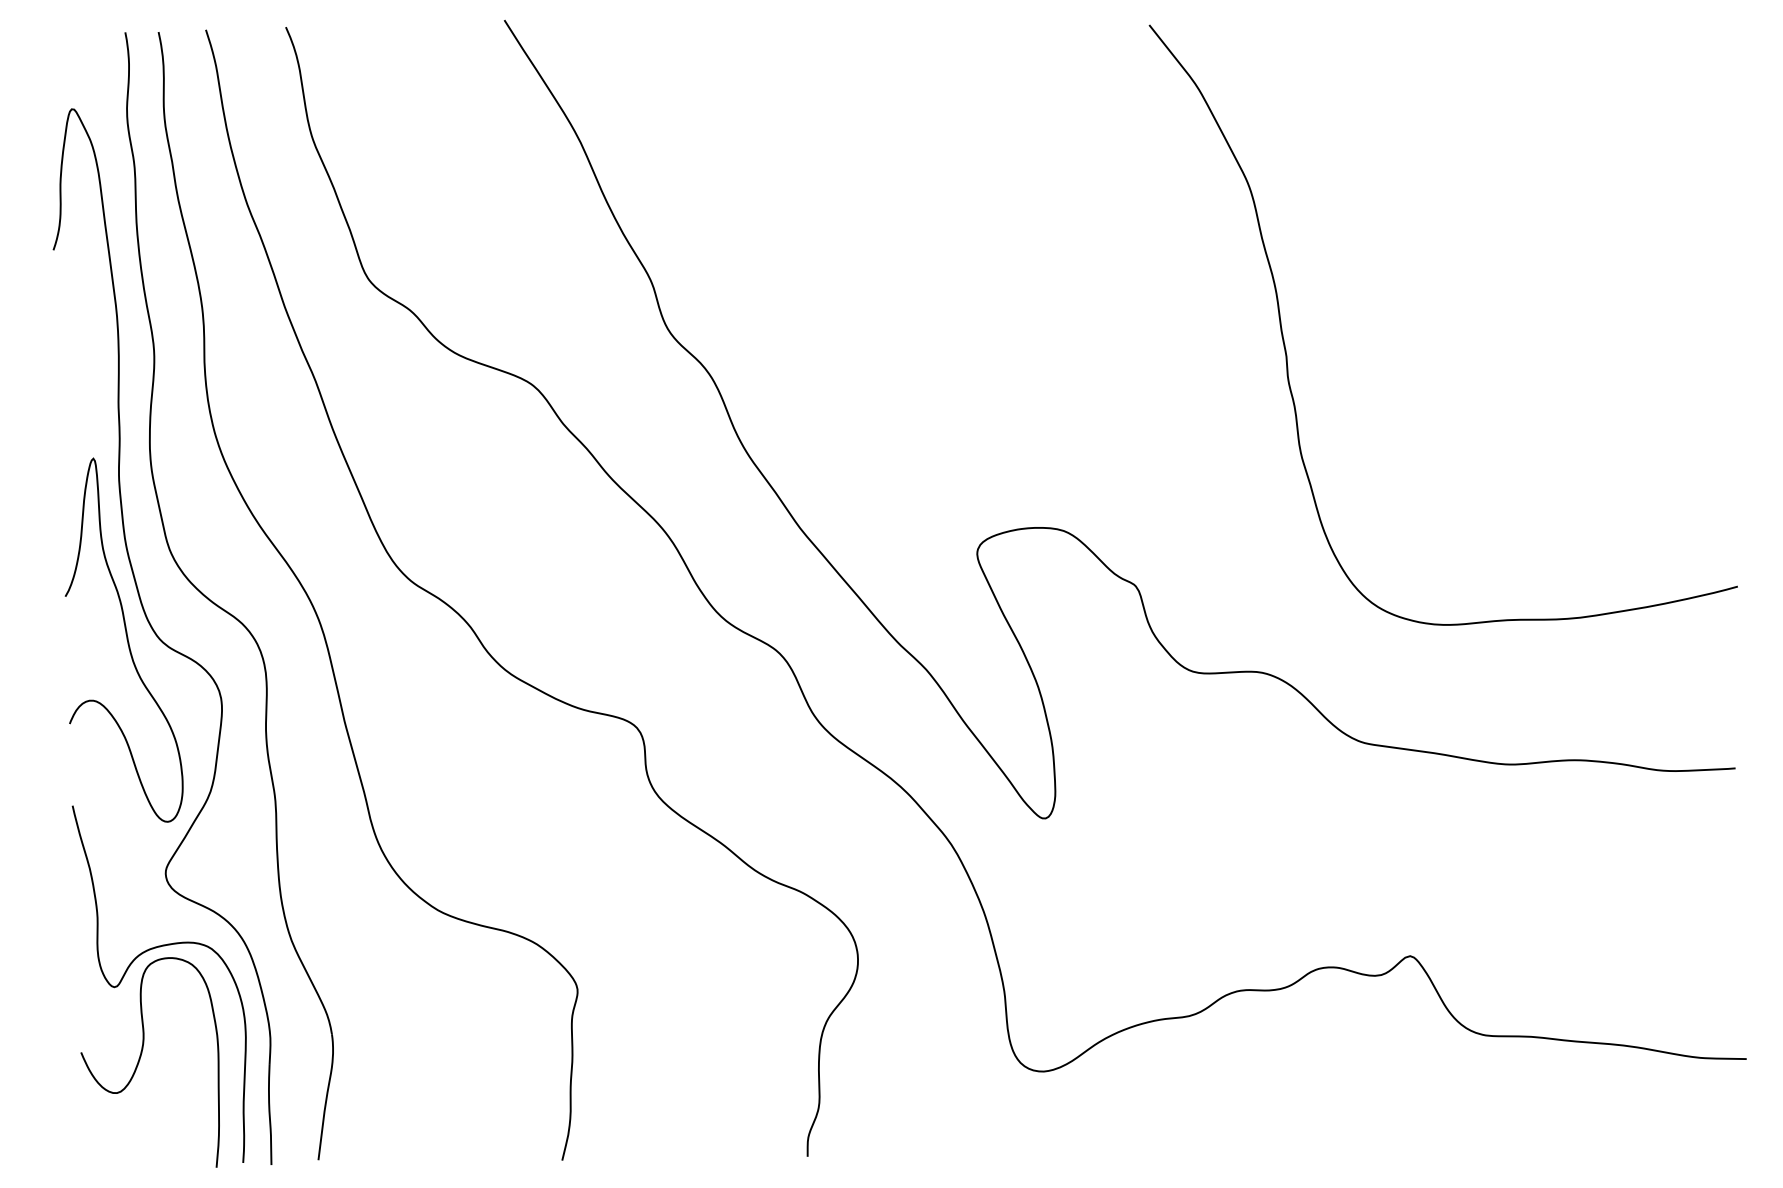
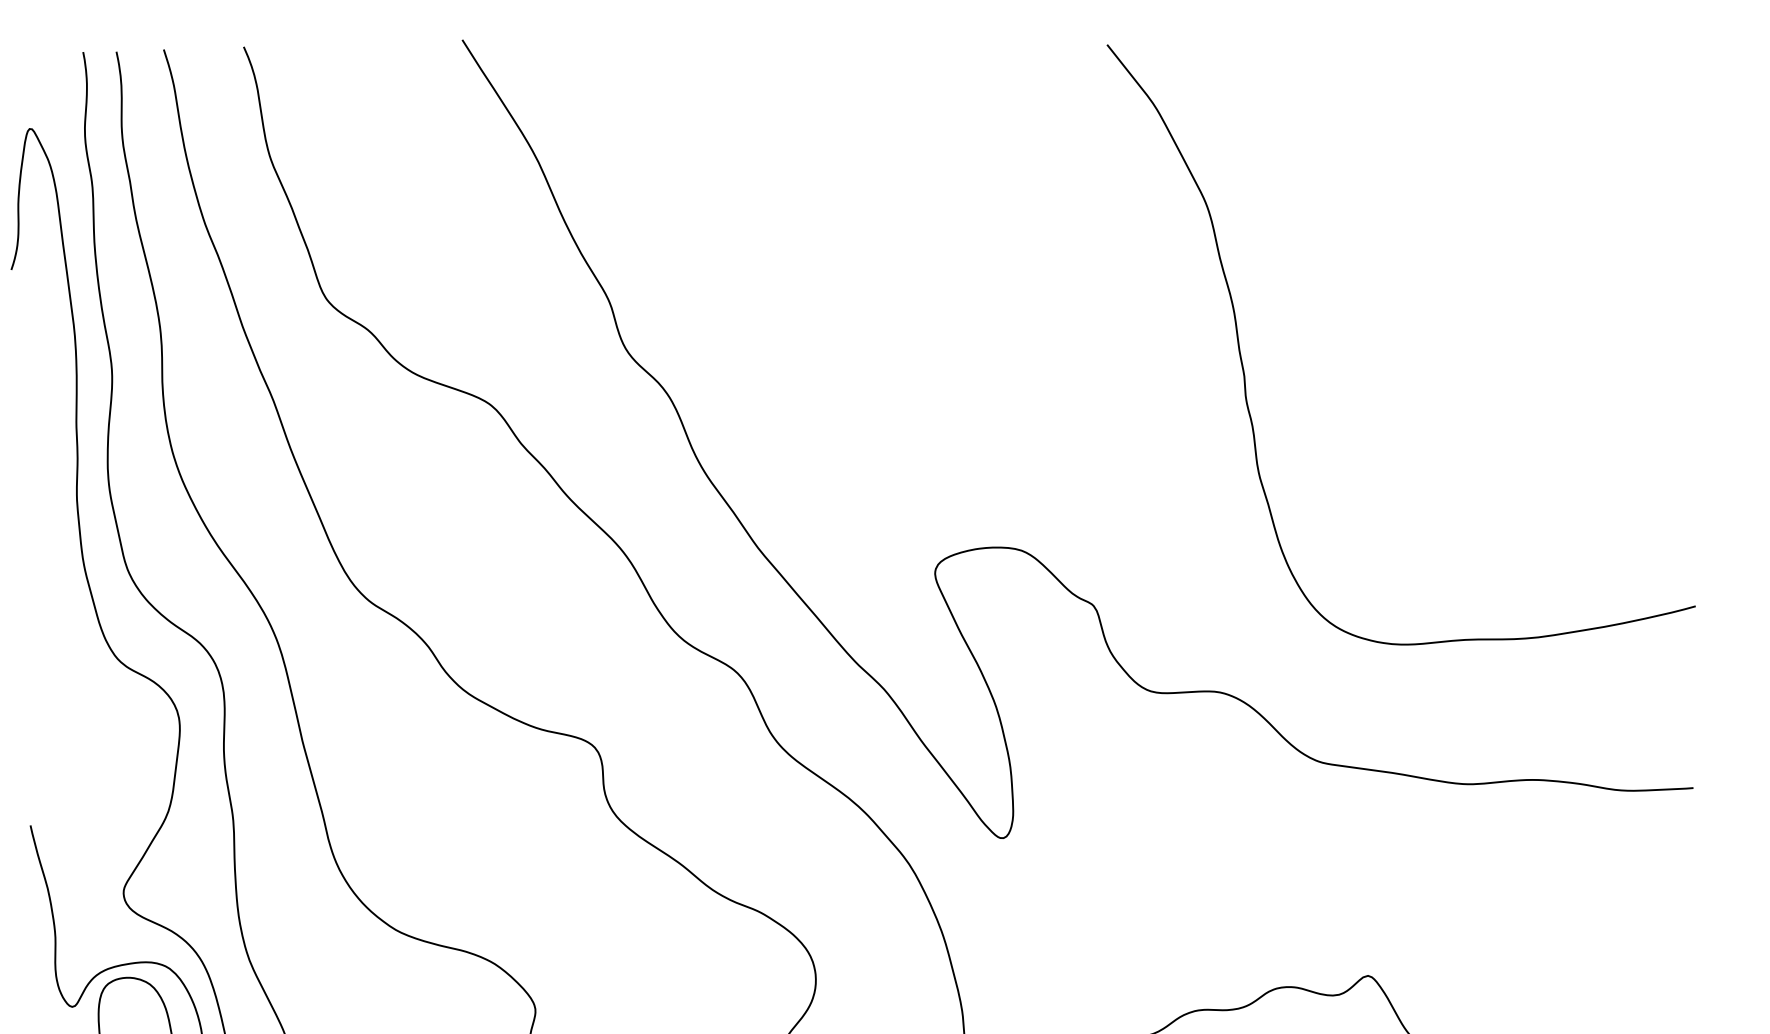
curve: (126, 639) -> (84, 659), removed

